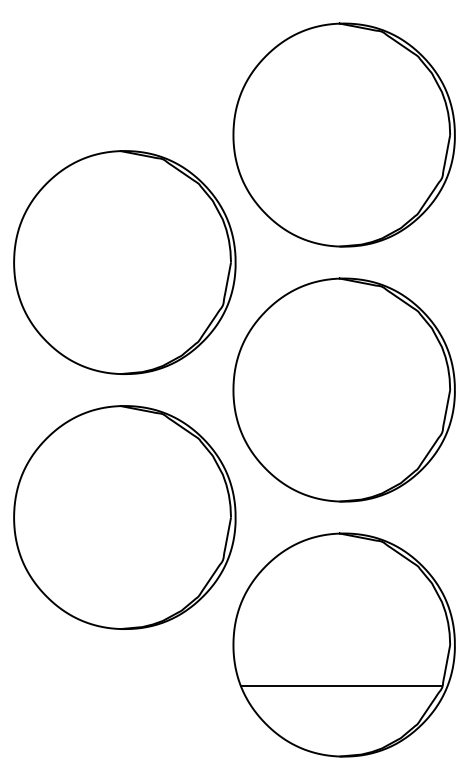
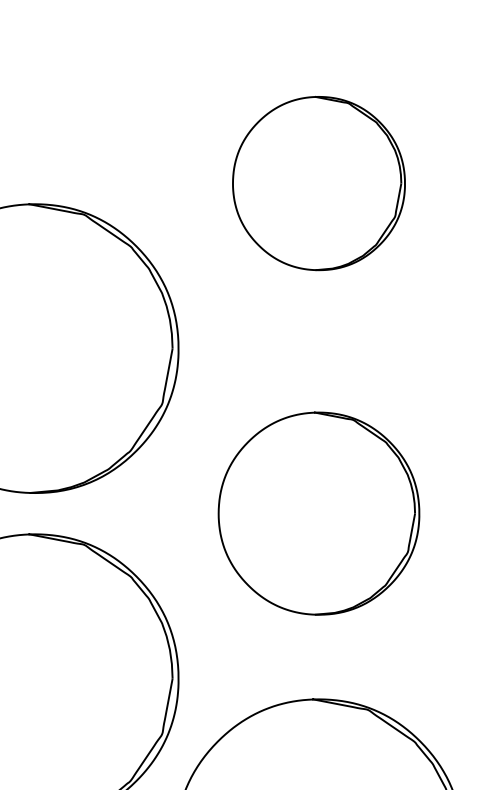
part: (343, 134) -> (318, 182), size x0.6
part: (343, 389) -> (318, 512), size x0.7

